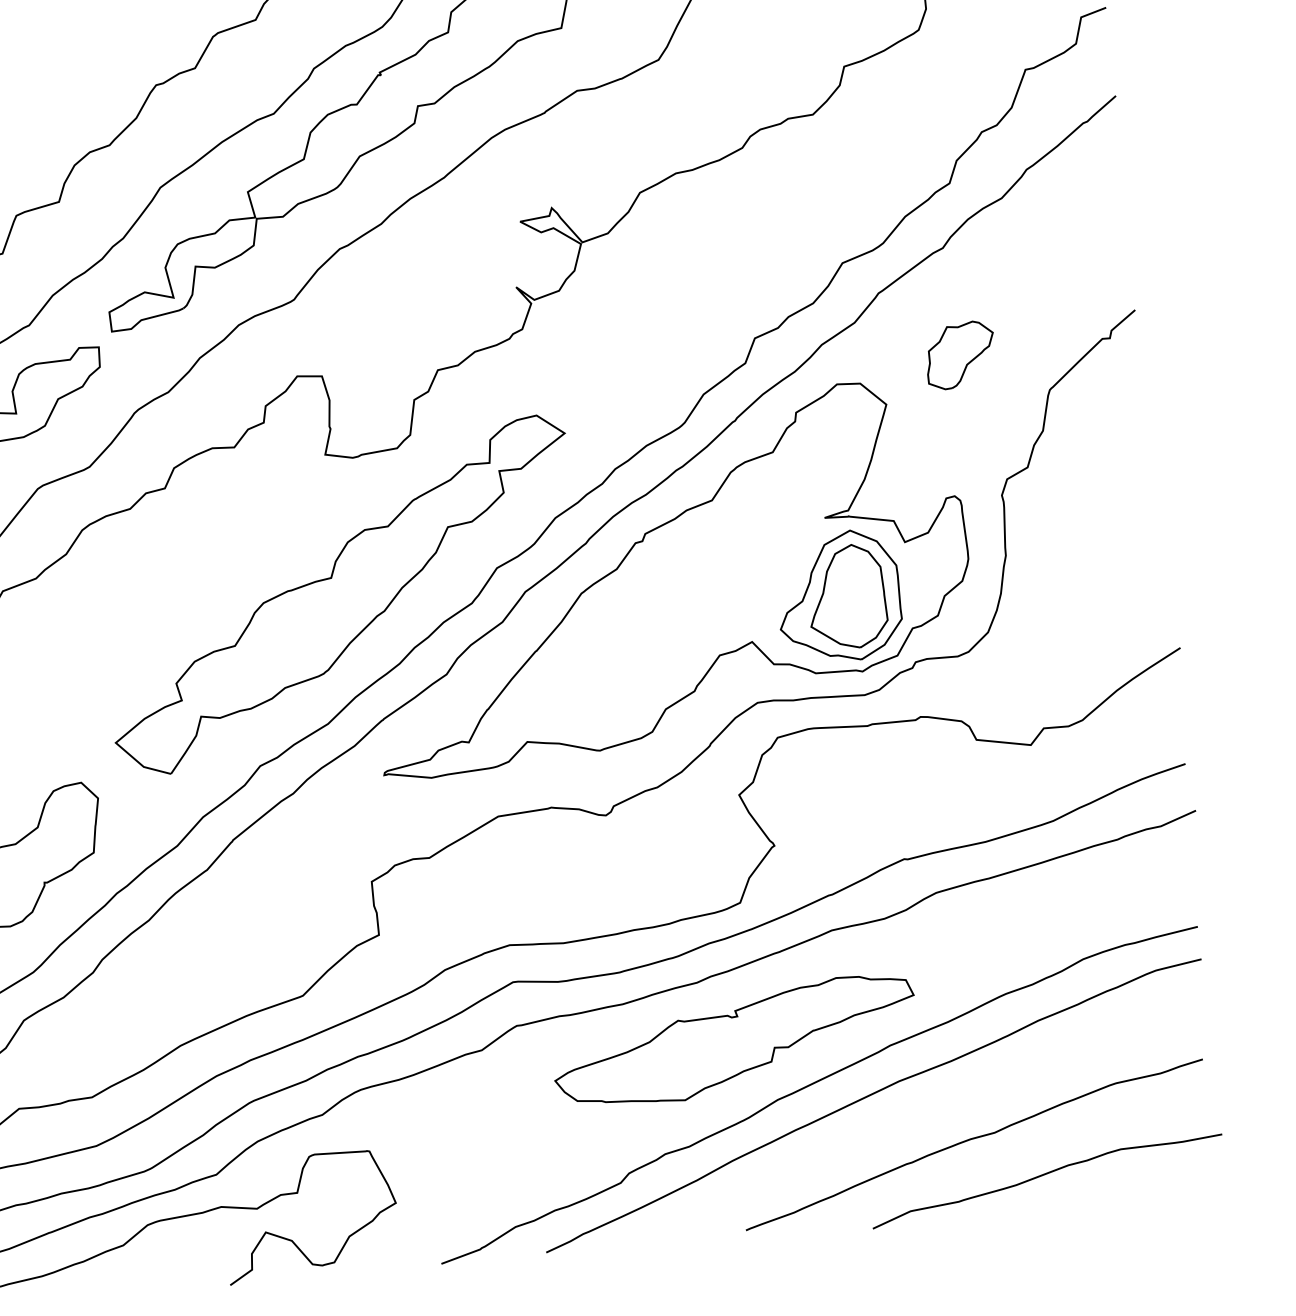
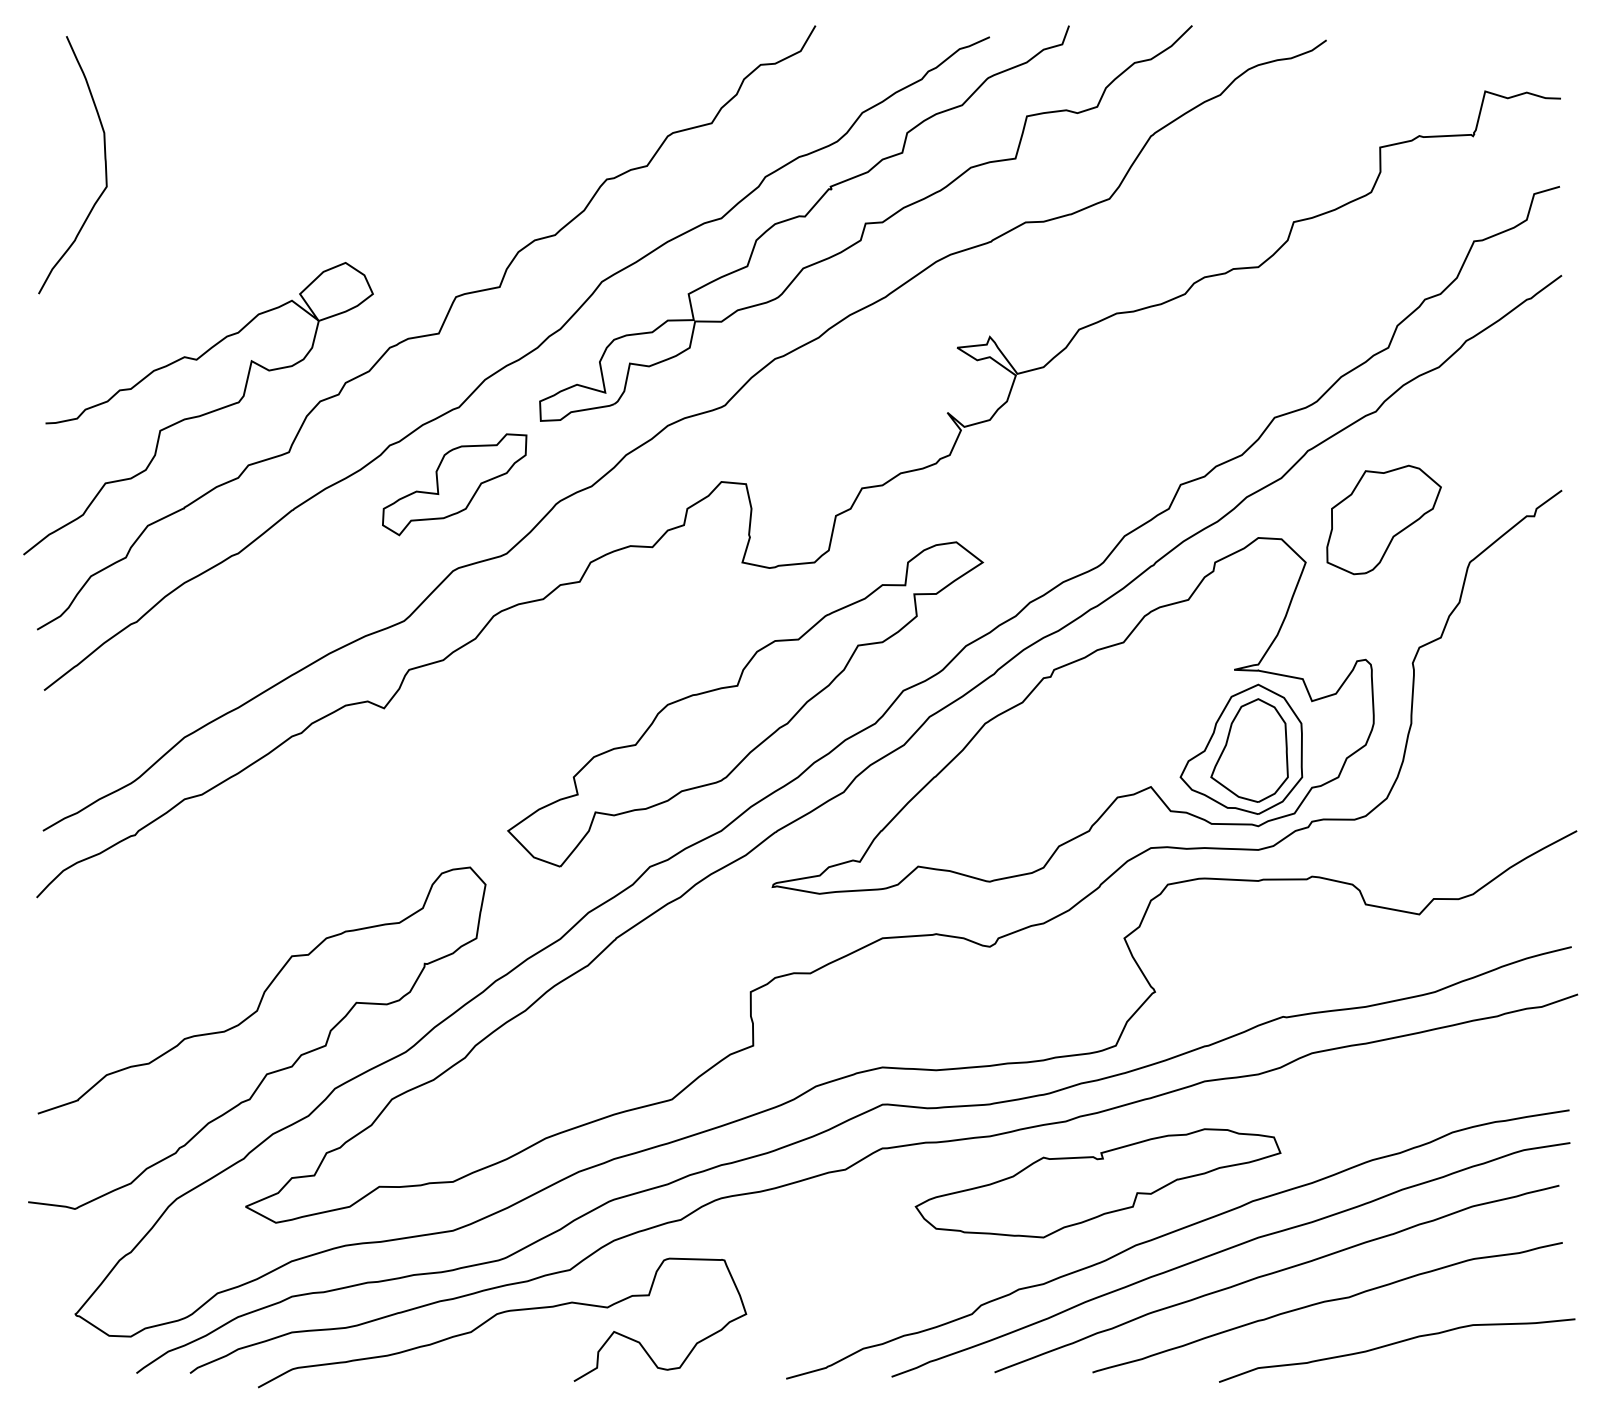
part: (959, 354) -> (1383, 519), size x1.67
curve: (919, 1115) -> (1275, 1273), added

